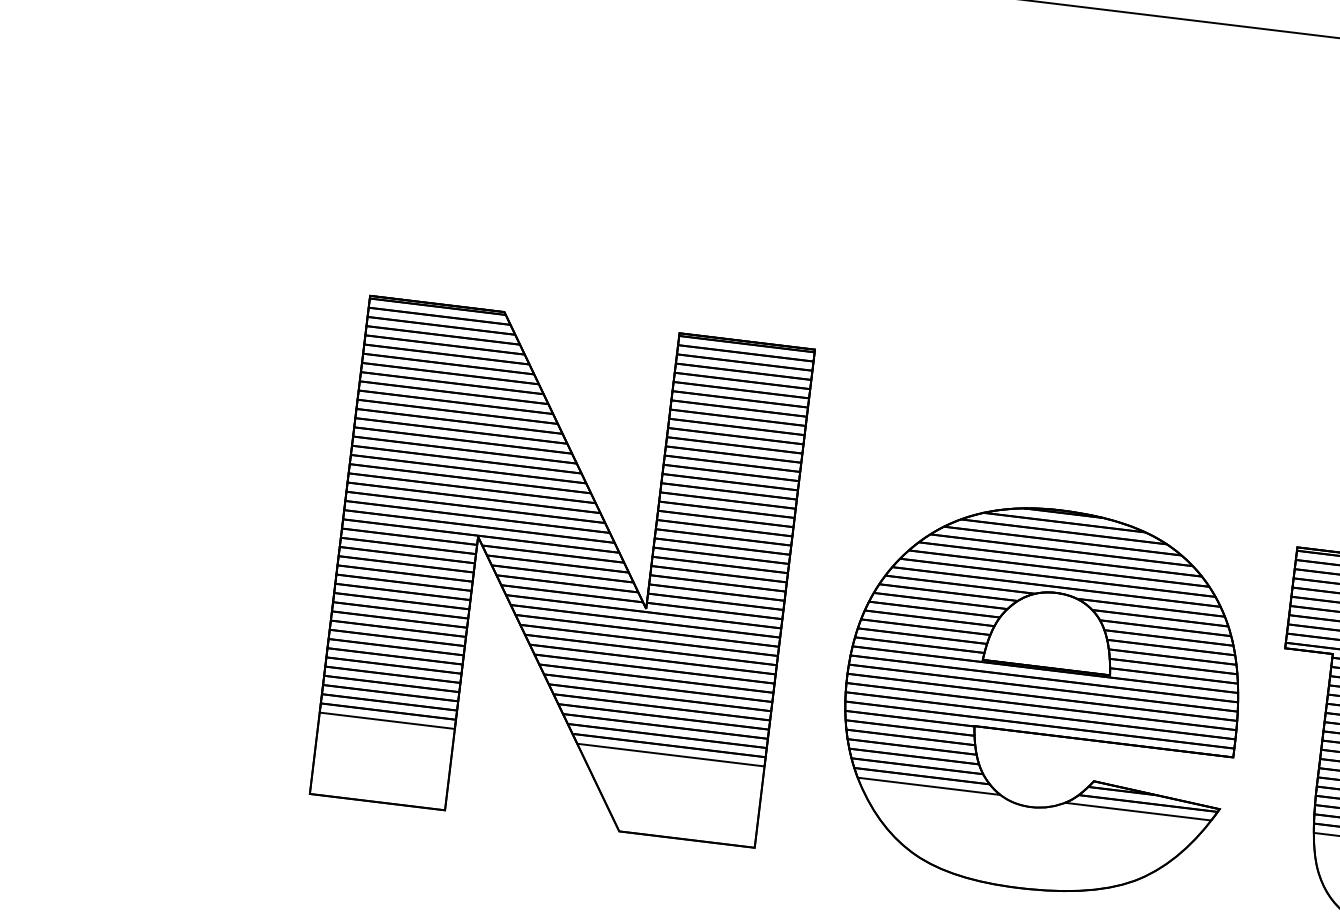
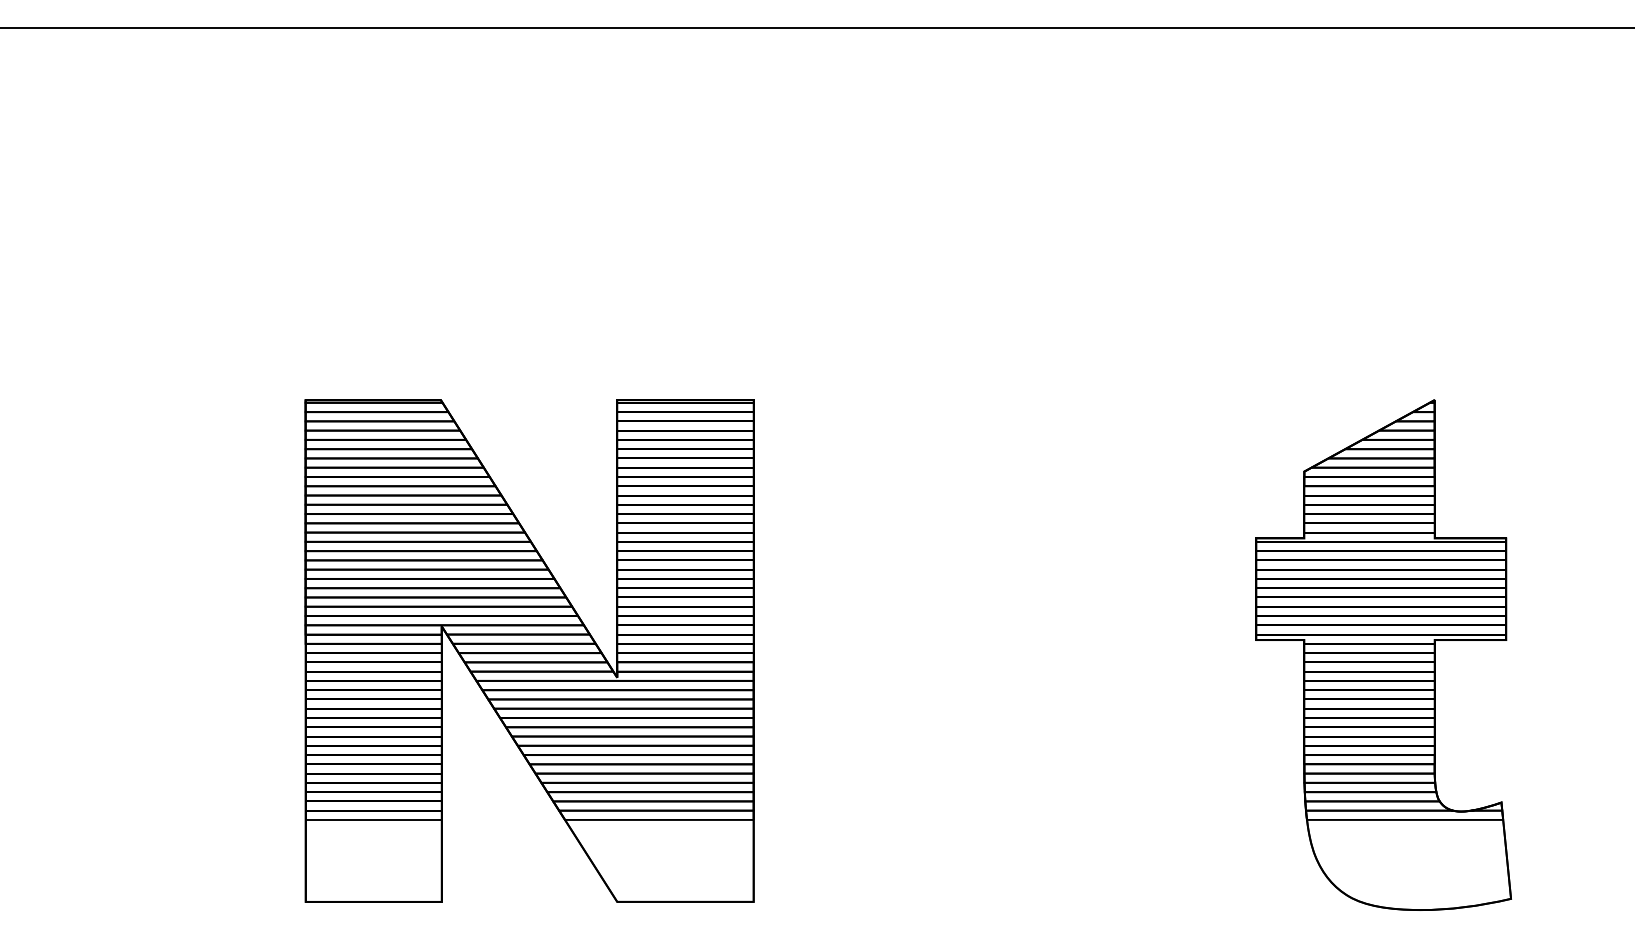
part: (1042, 698) -> (1021, 719), removed

